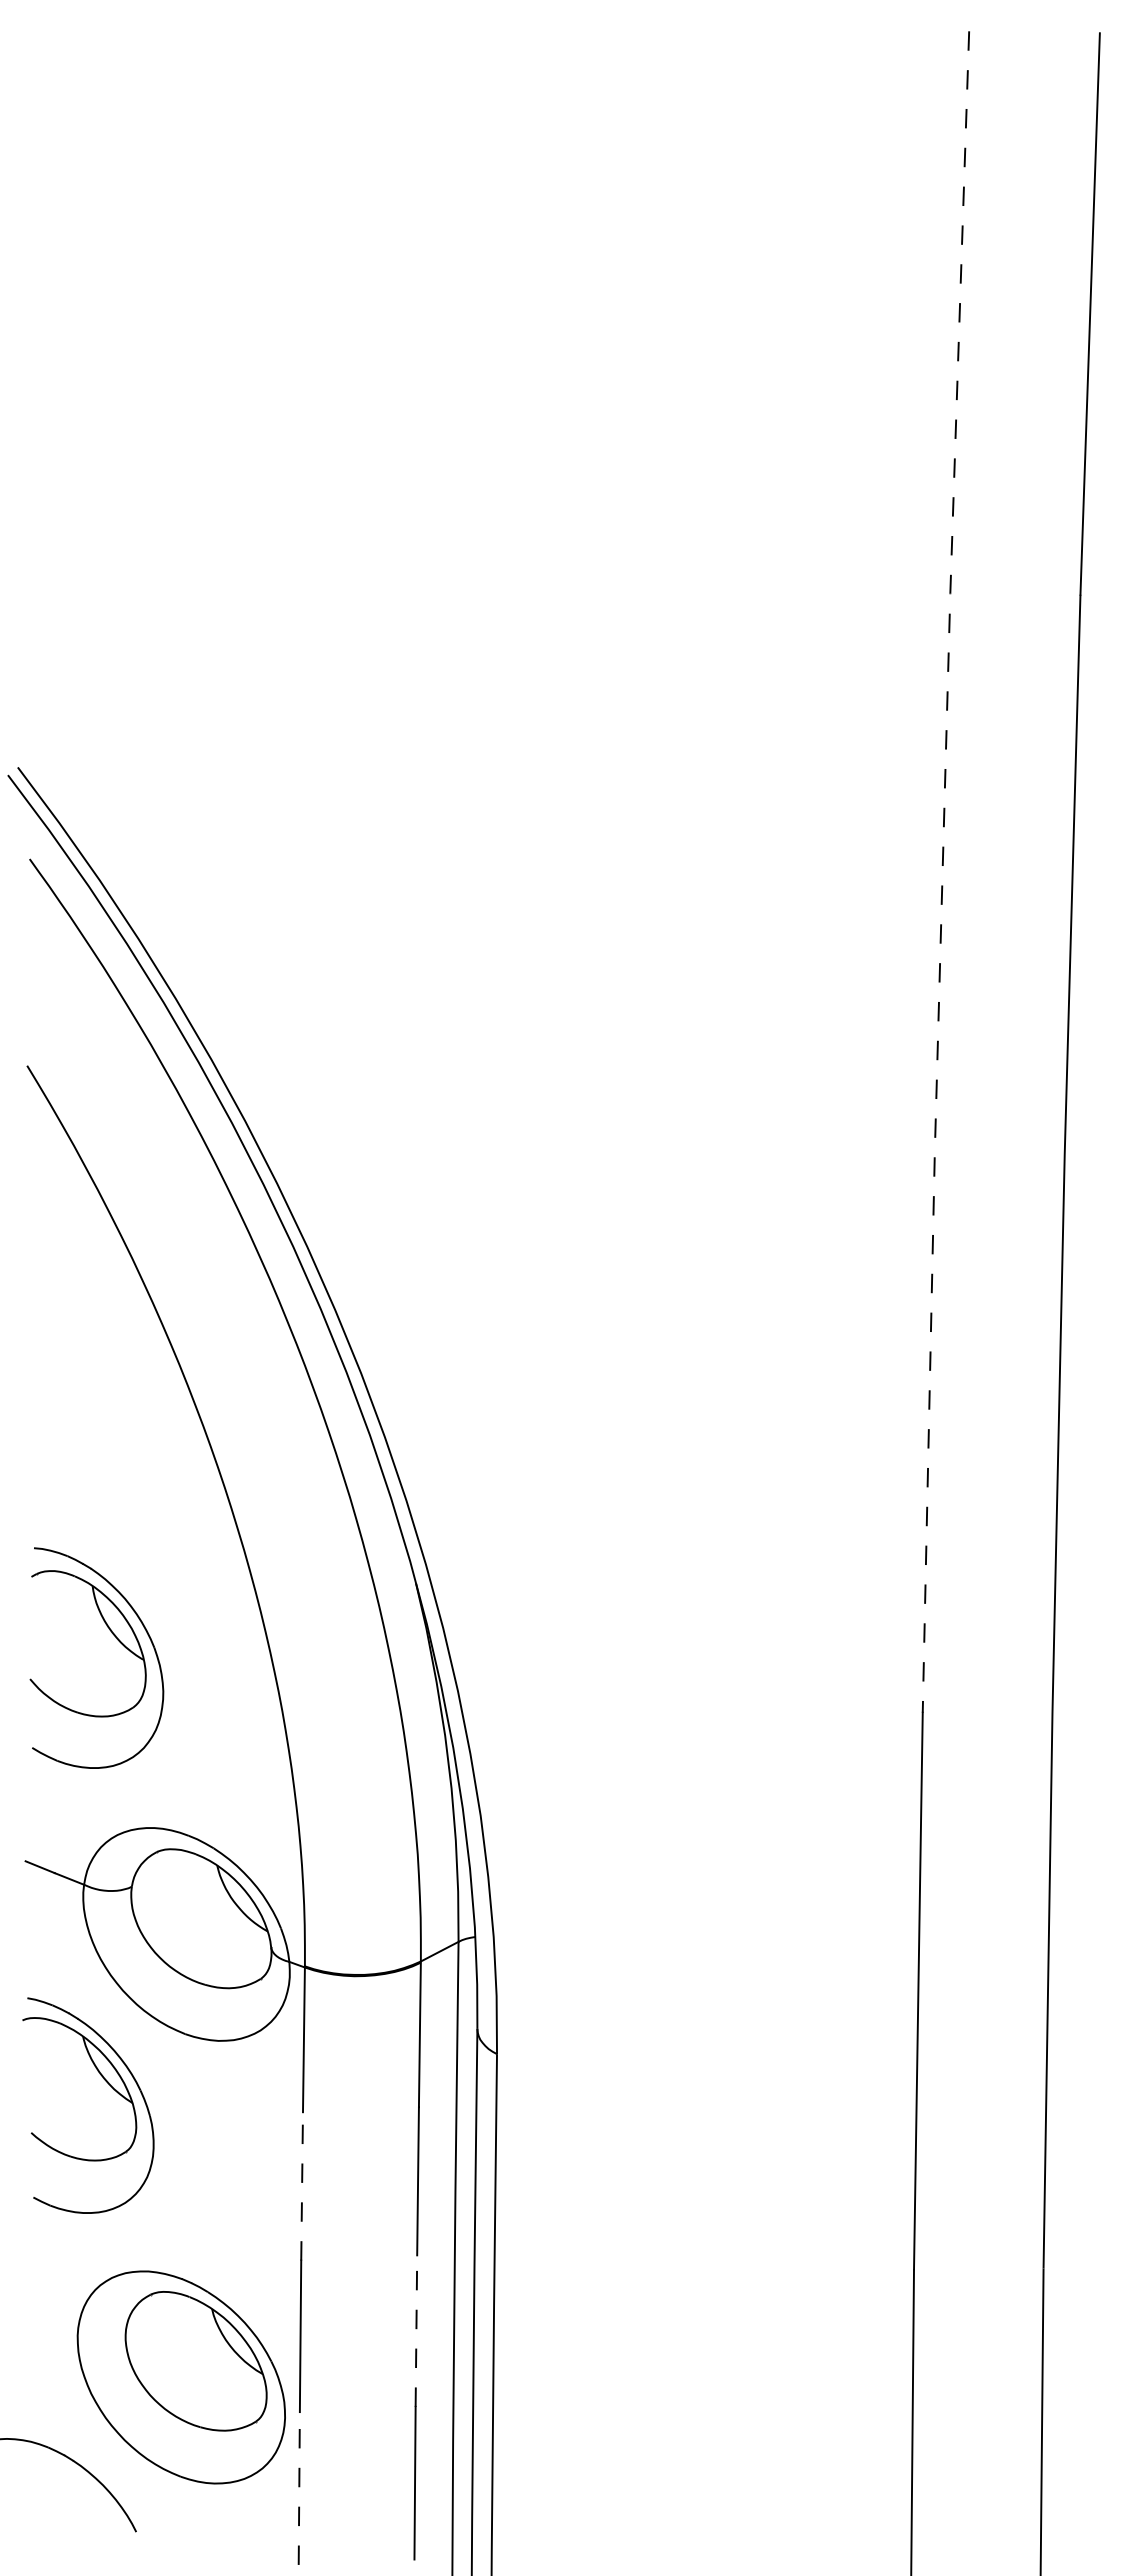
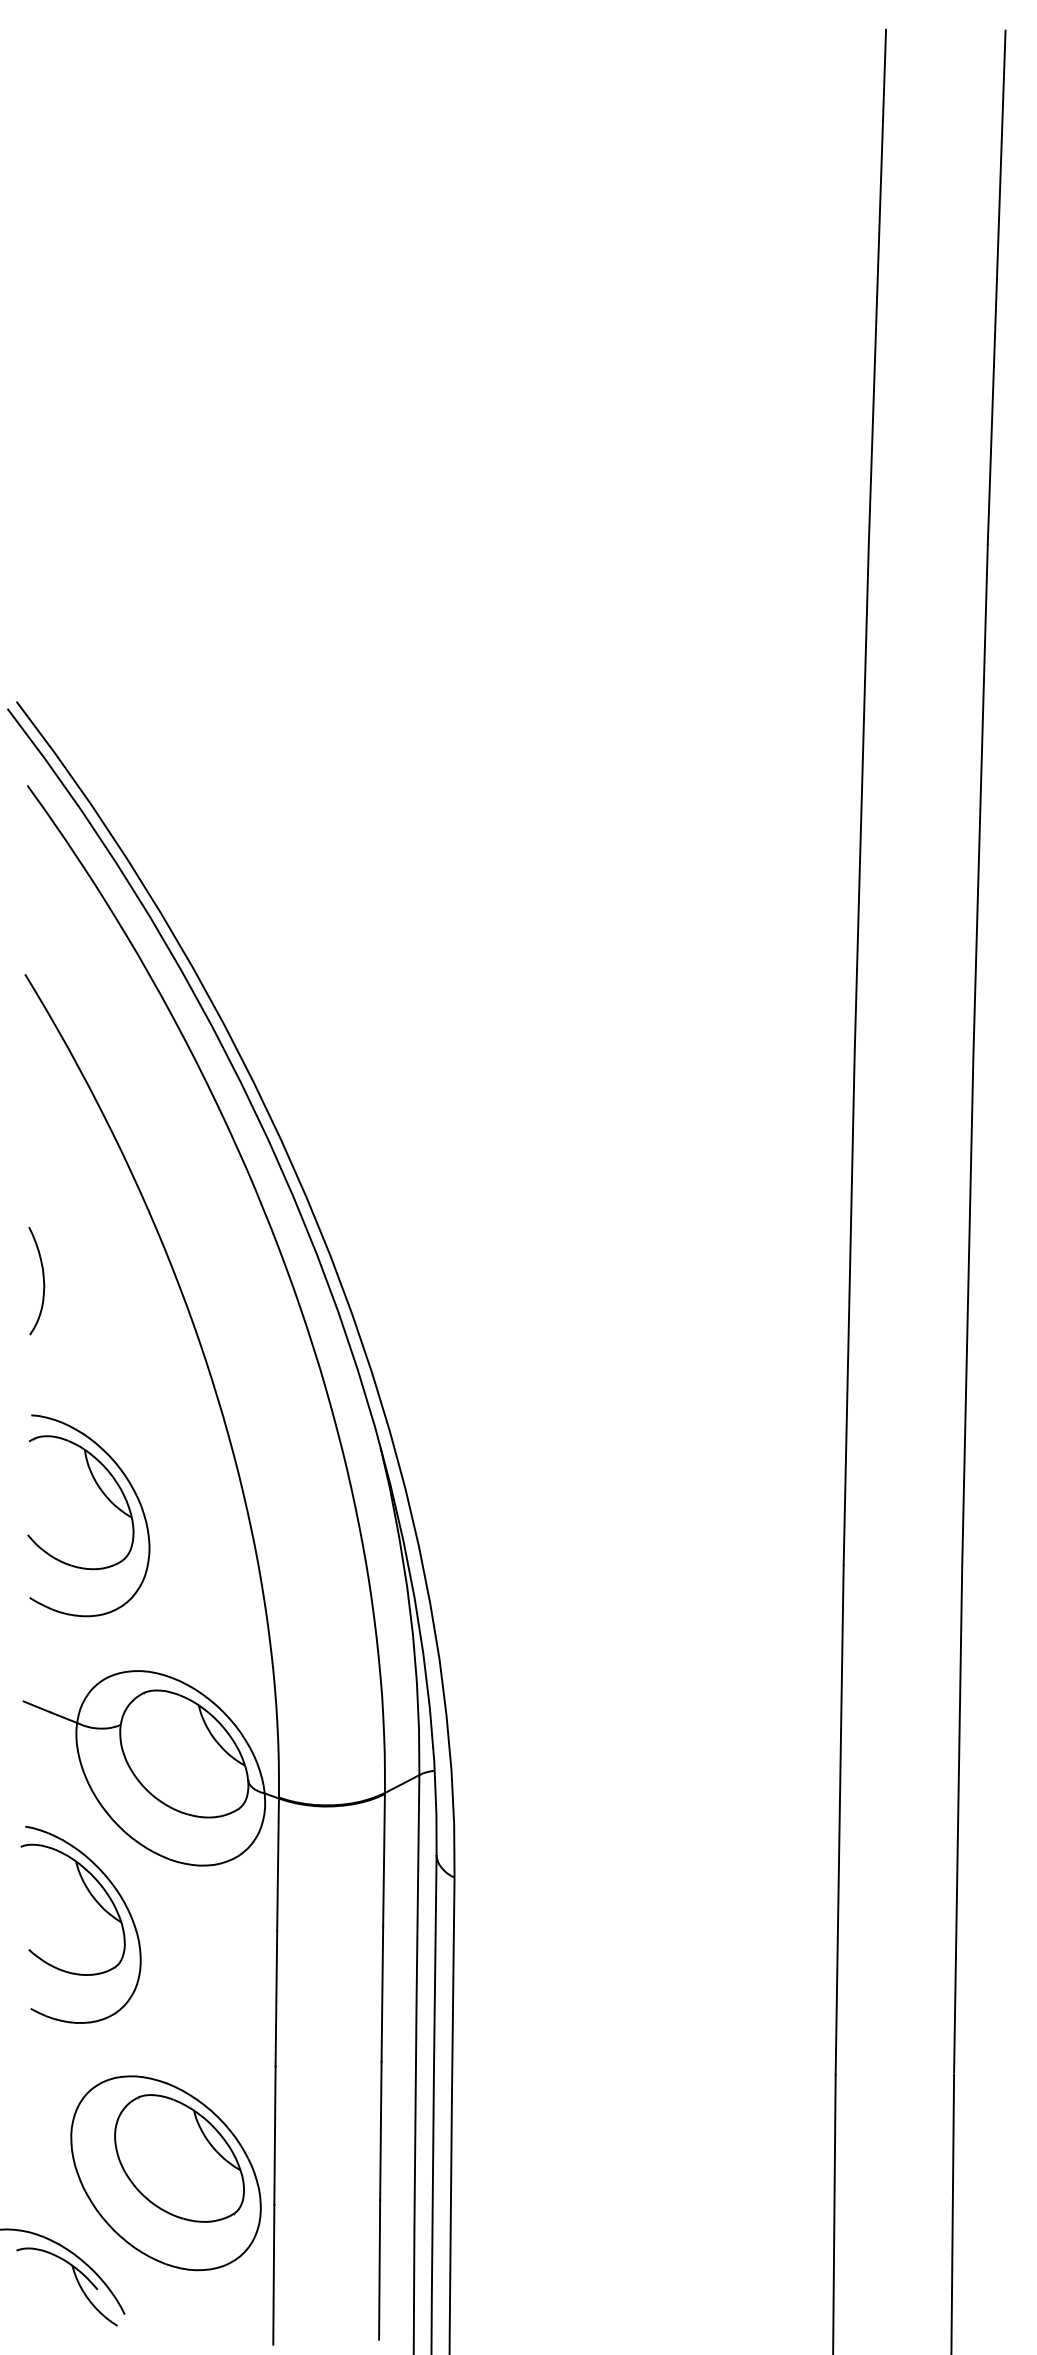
line: (942, 872) -> (861, 797), dashed -> solid
curve: (46, 1400) -> (42, 1280), added
line: (302, 2185) -> (276, 1997), dashed -> solid
line: (416, 2331) -> (380, 2131), dashed -> solid
line: (299, 2488) -> (274, 2274), dashed -> solid
part: (83, 2495) -> (76, 2281), added

